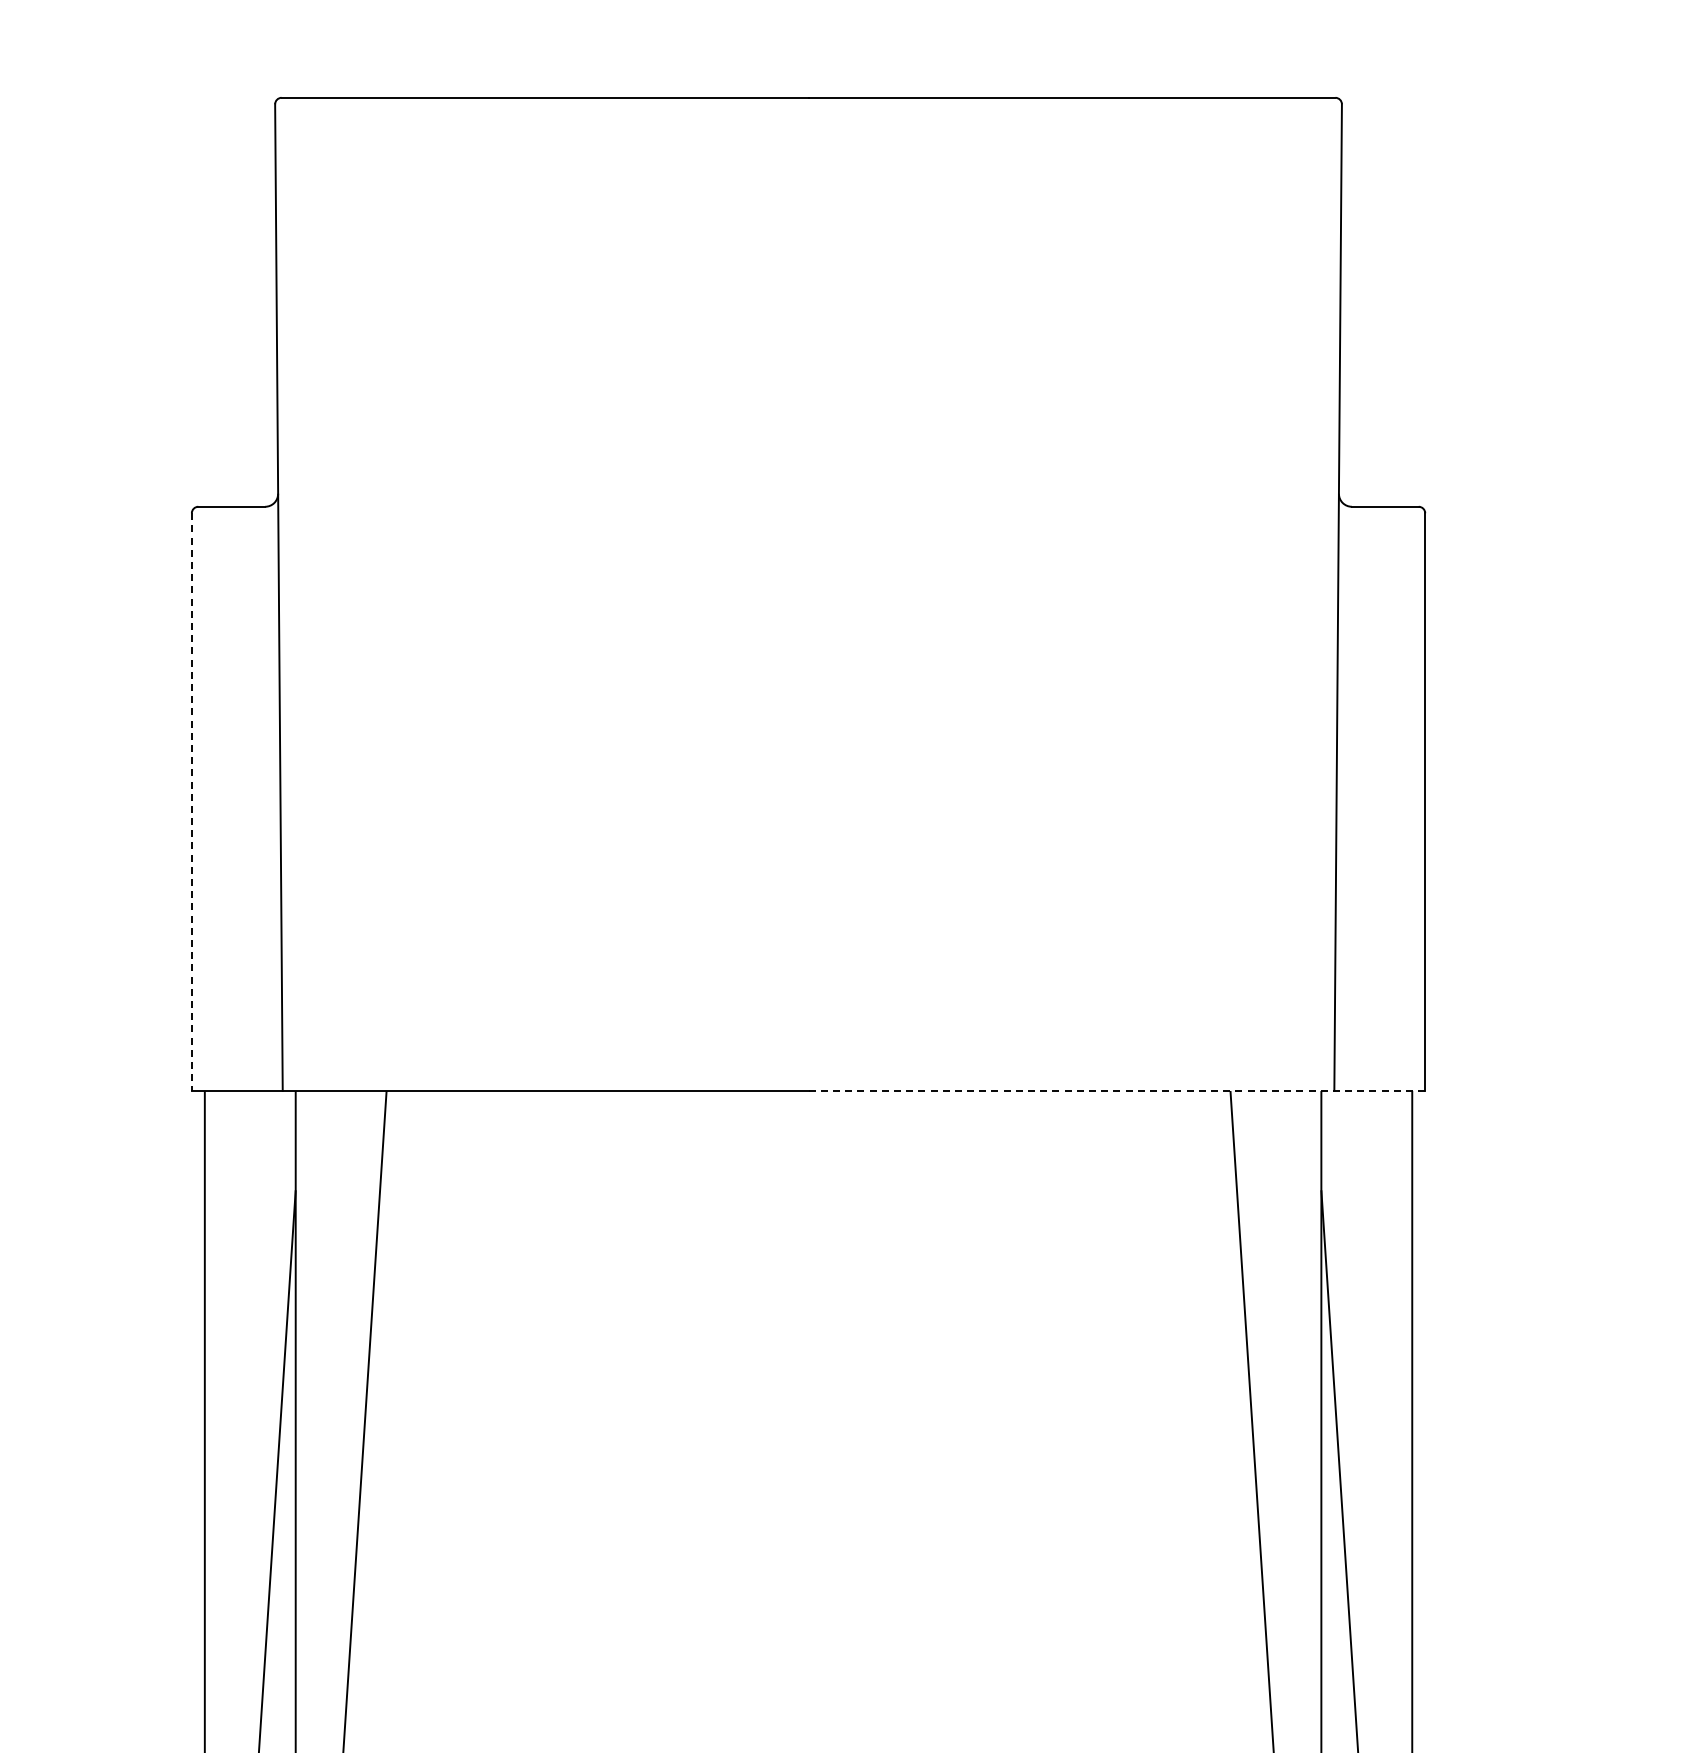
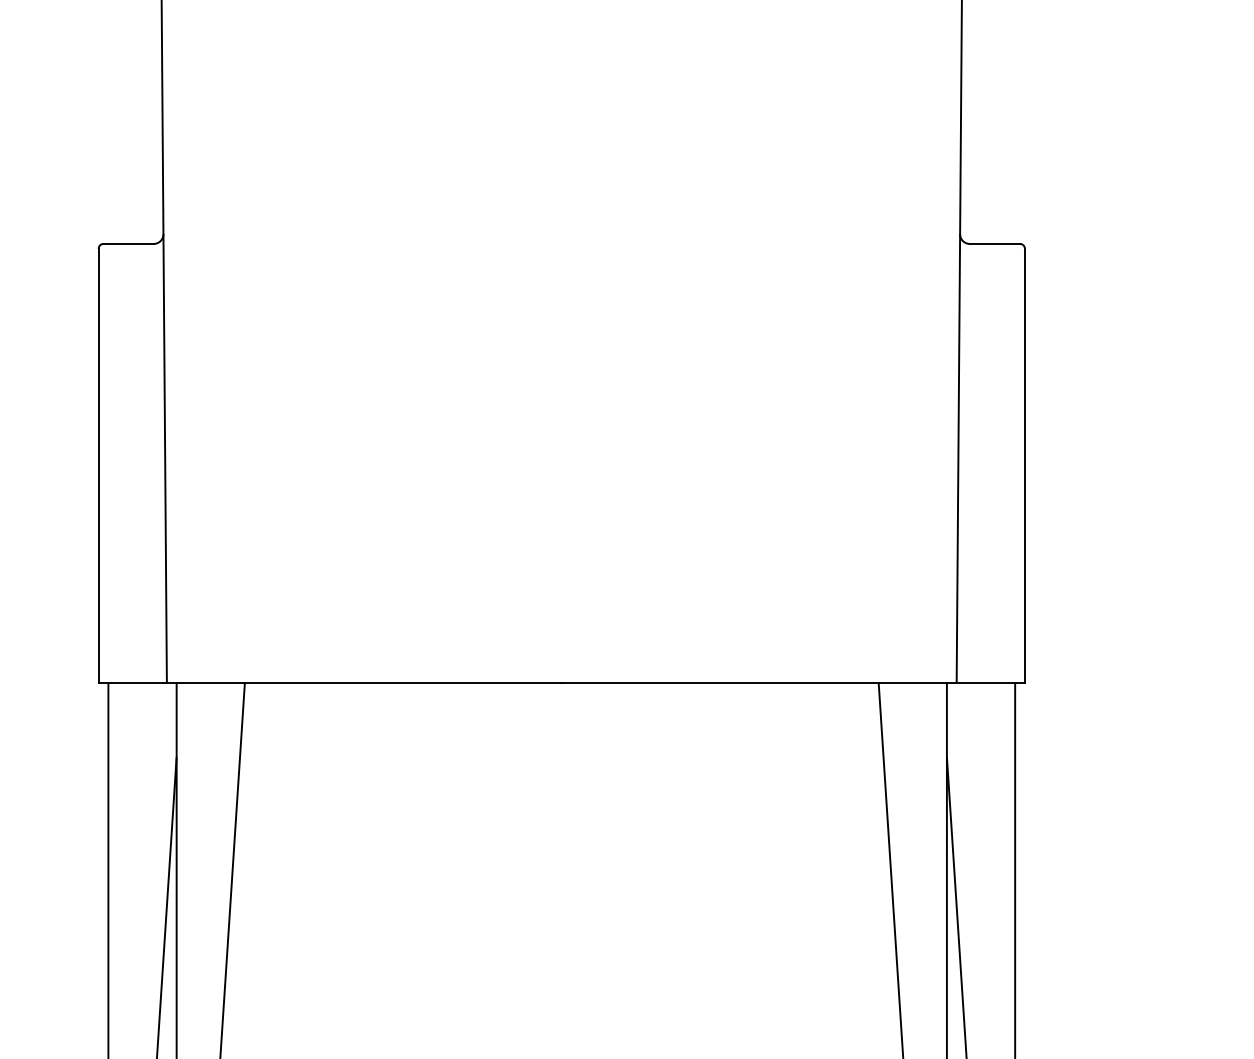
line: (191, 802) -> (98, 466), dashed -> solid
line: (1116, 1091) -> (793, 683), dashed -> solid

